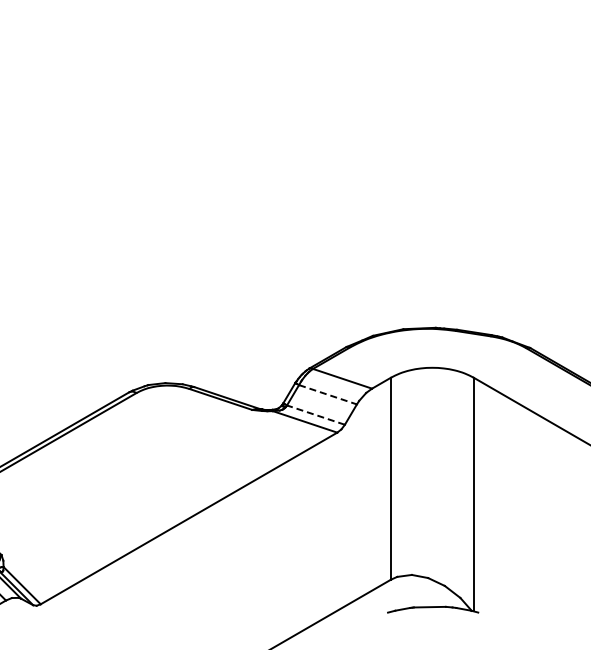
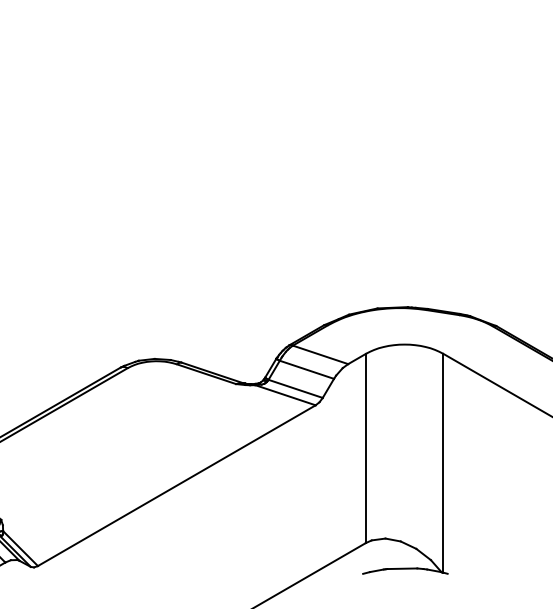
line: (327, 394) -> (306, 369), dashed -> solid
line: (315, 415) -> (295, 389), dashed -> solid

